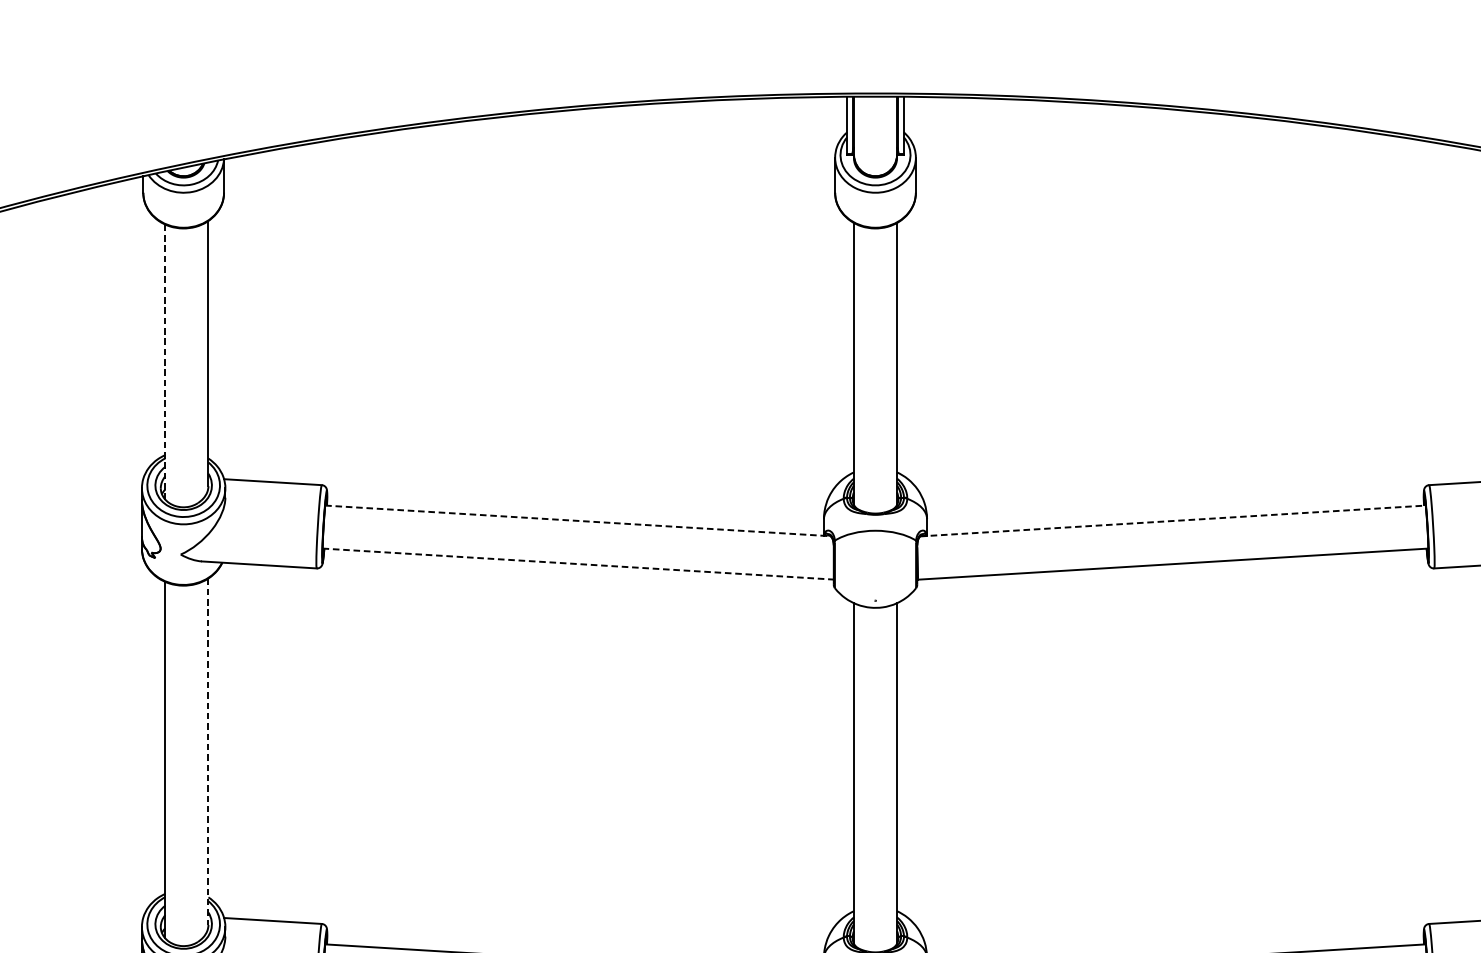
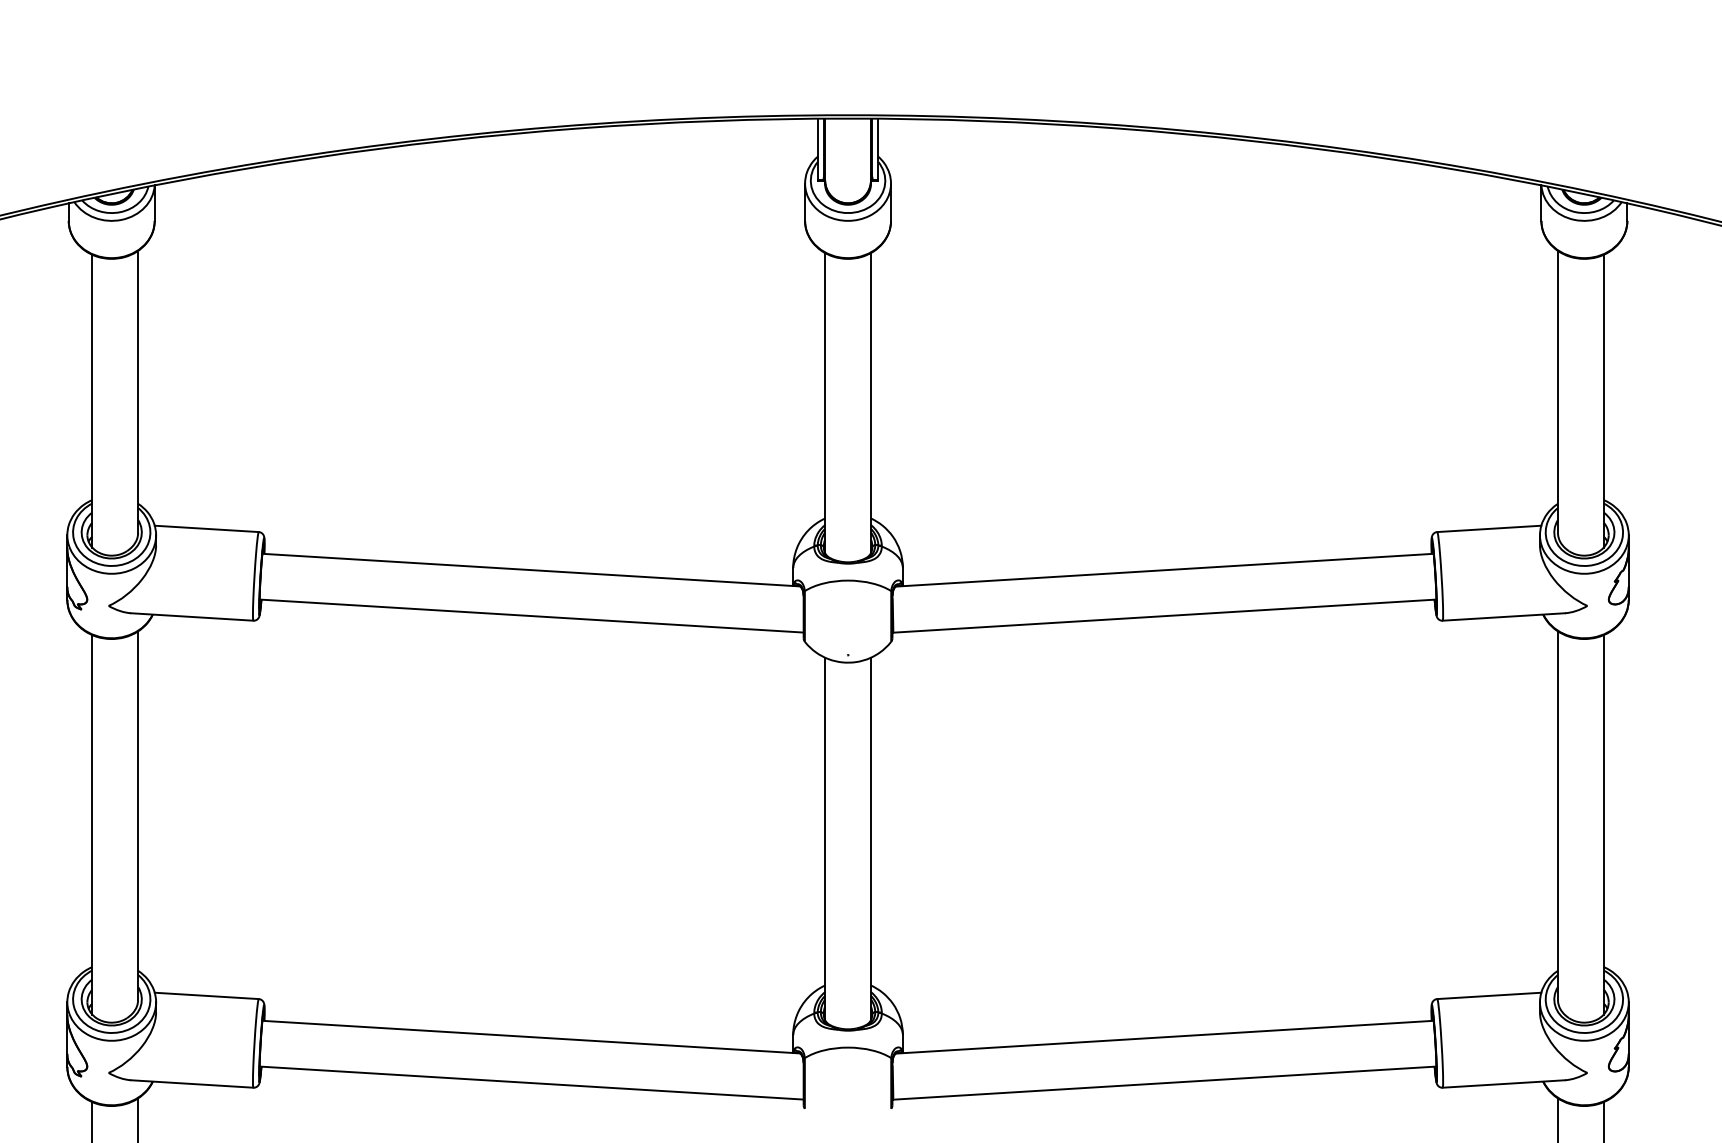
line: (165, 362) -> (92, 401), dashed -> solid
line: (578, 521) -> (531, 570), dashed -> solid
line: (1172, 521) -> (1164, 570), dashed -> solid
line: (578, 564) -> (531, 616), dashed -> solid
line: (208, 752) -> (138, 816), dashed -> solid

